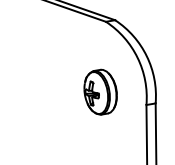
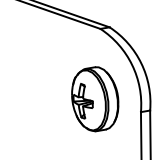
part: (100, 92) -> (95, 99), size x1.43

